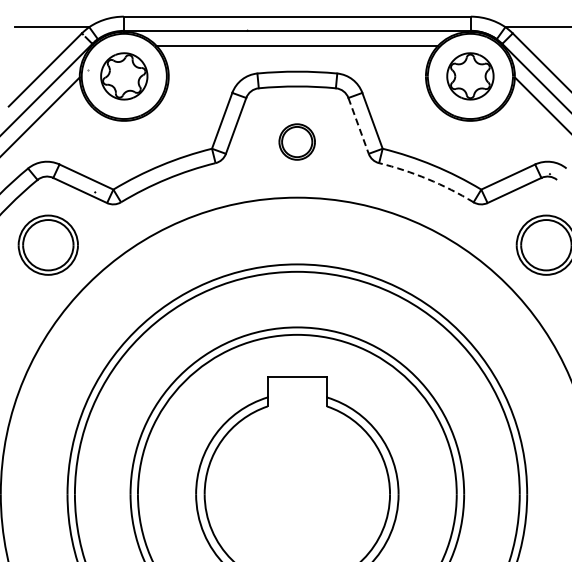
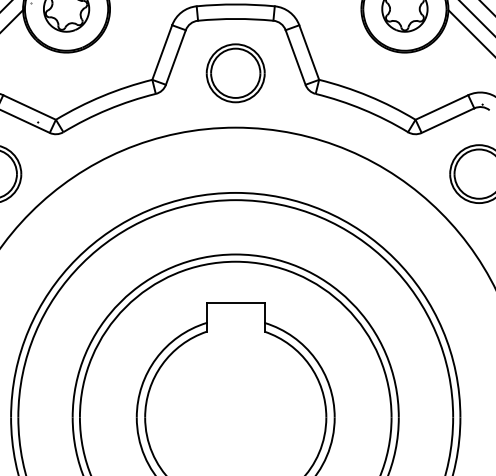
line: (358, 125) -> (295, 57), dashed -> solid
part: (296, 141) -> (234, 72), size x1.67
arc: (427, 179) -> (362, 109), dashed -> solid

